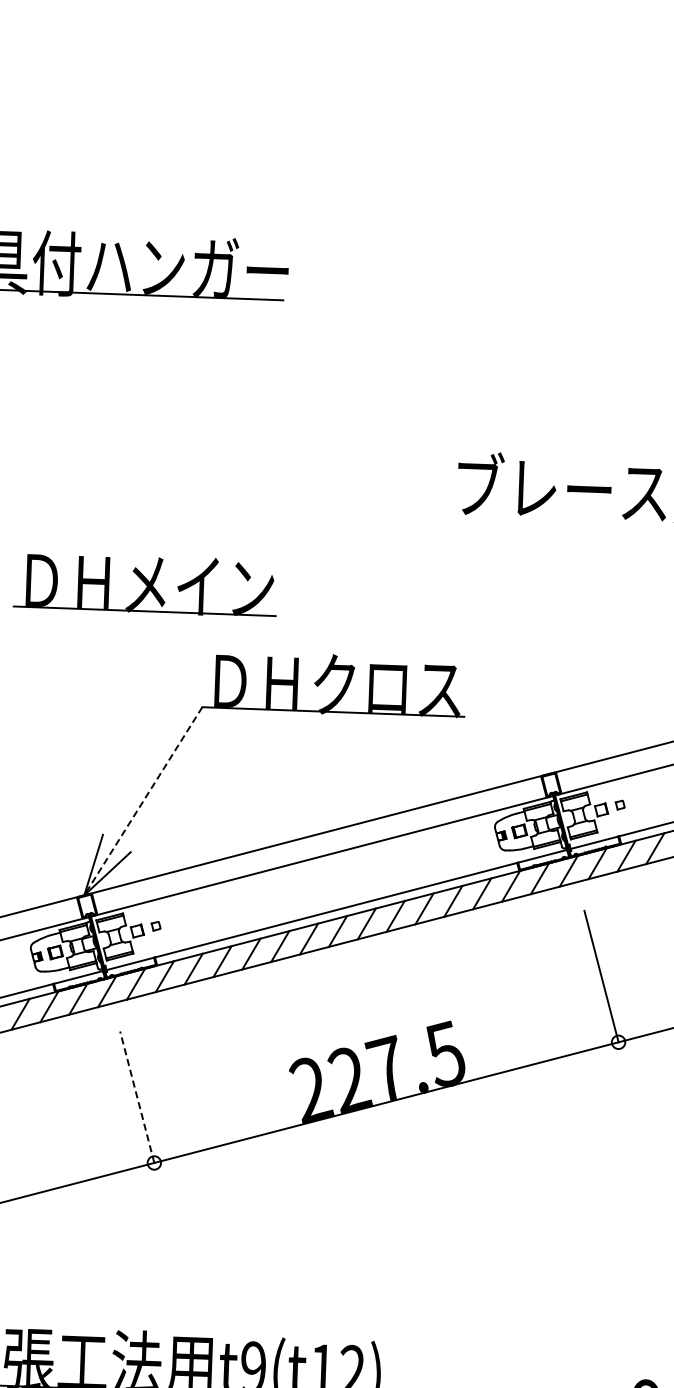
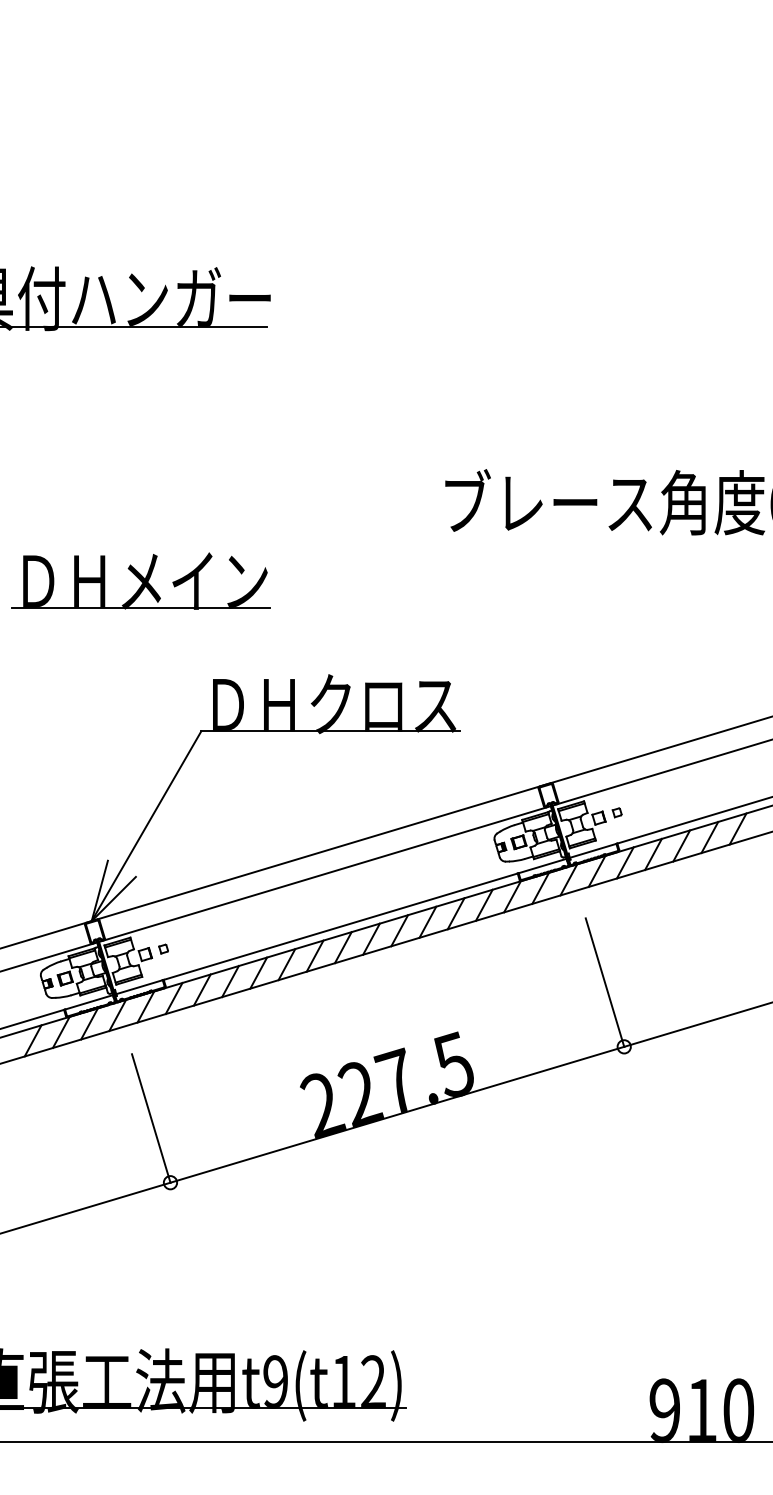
part: (145, 583) -> (140, 580), moved
line: (143, 801) -> (146, 826), dashed -> solid
line: (137, 1097) -> (151, 1118), dashed -> solid

